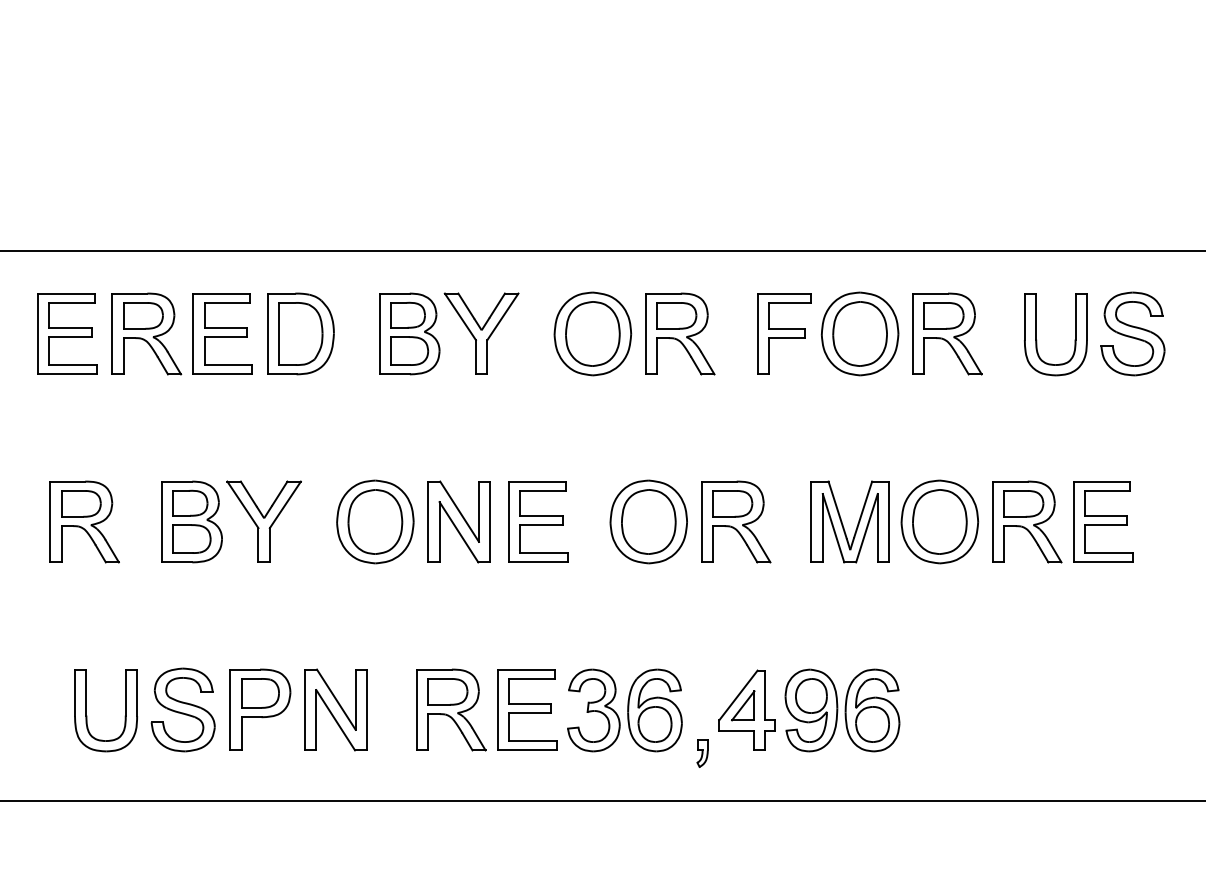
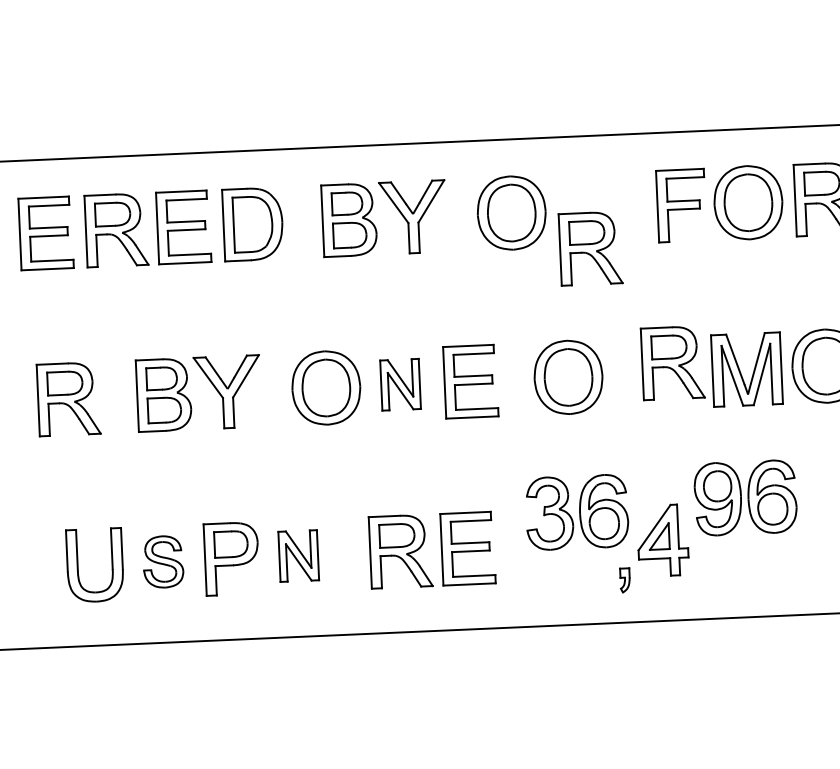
part: (680, 333) -> (591, 248), moved
part: (458, 521) -> (399, 384), size x0.7
part: (736, 521) -> (673, 362), moved
part: (182, 709) -> (162, 561), size x0.7
part: (335, 709) -> (298, 555), size x0.7
part: (624, 710) -> (576, 512), moved
part: (842, 710) -> (745, 497), moved

